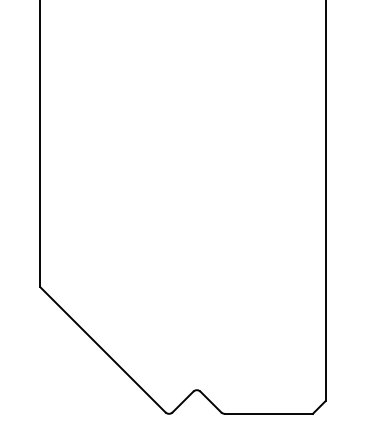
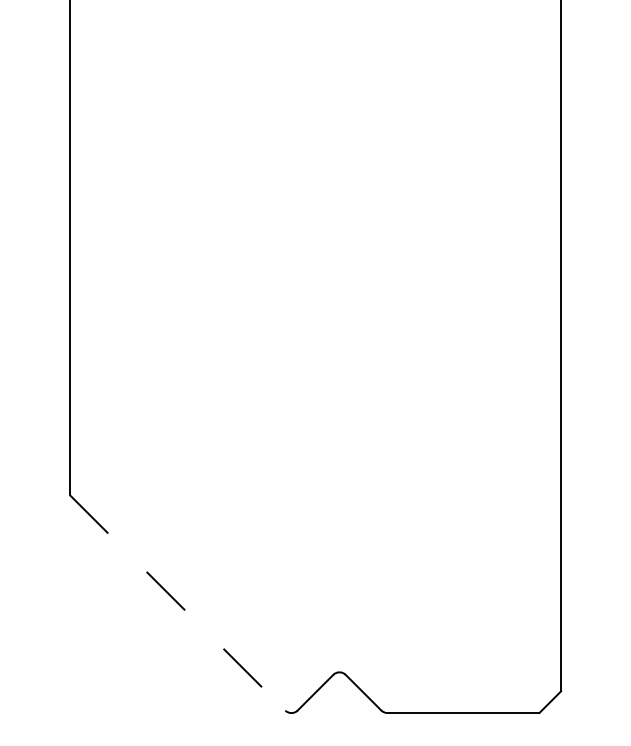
line: (103, 350) -> (178, 603), solid -> dashed

